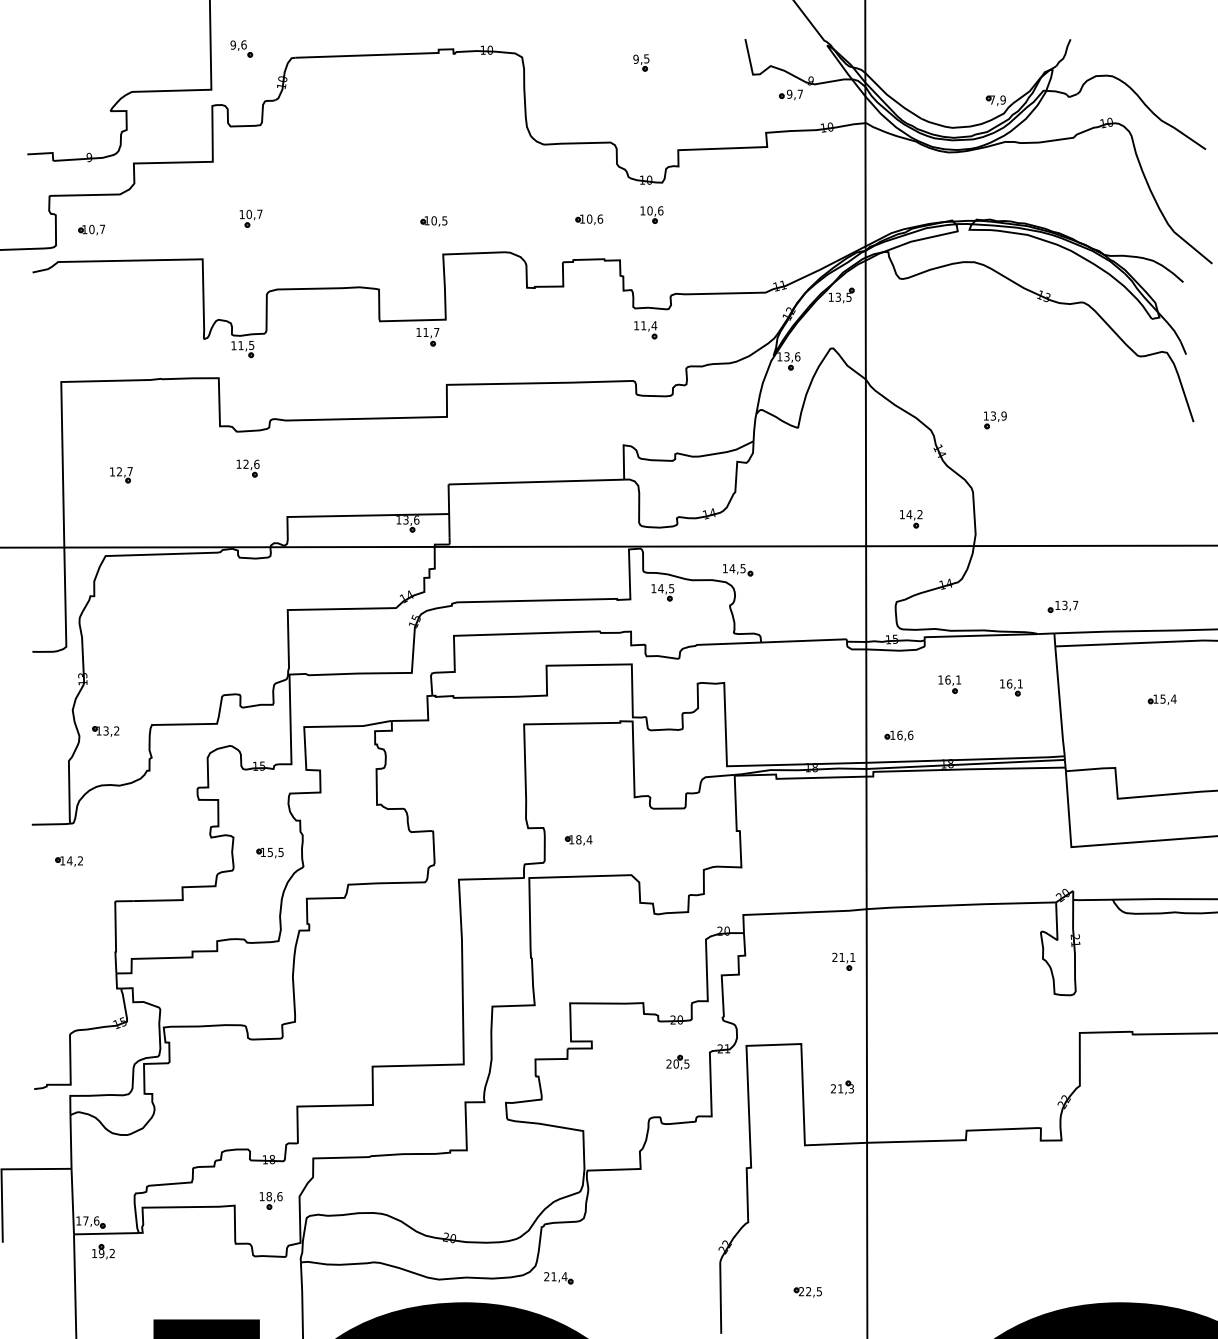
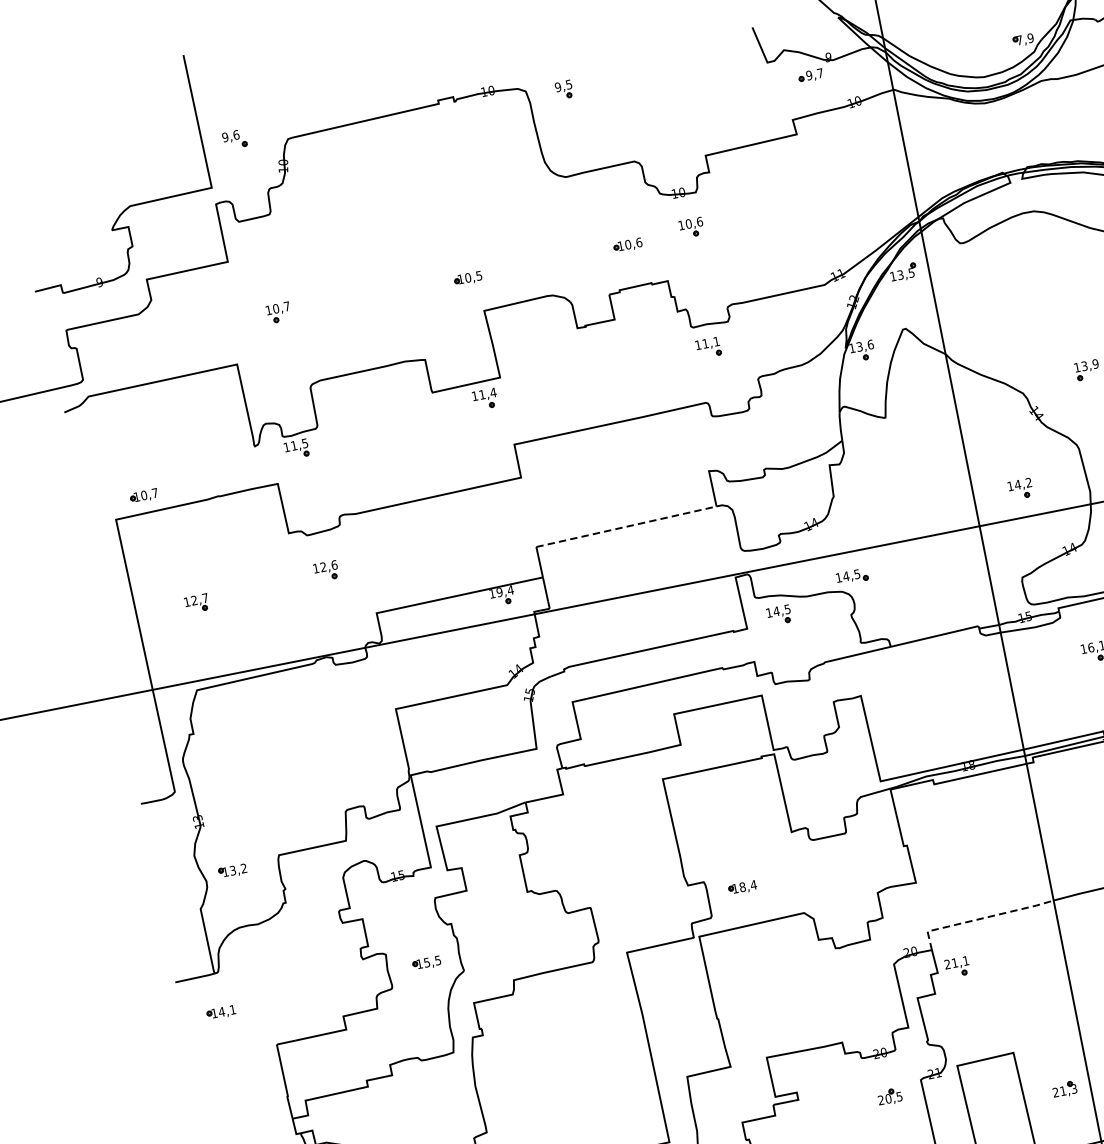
part: (641, 62) -> (564, 89), moved
part: (91, 229) -> (143, 495), moved
text: (654, 325) -> (716, 341), 11,4 -> 11,1
text: (436, 332) -> (493, 392), 11,7 -> 11,4
line: (536, 482) -> (626, 527), solid -> dashed
text: (411, 519) -> (505, 590), 13,6 -> 19,4
part: (898, 735) -> (1051, 714), removed
text: (79, 860) -> (231, 1009), 14,2 -> 14,1
line: (795, 912) -> (980, 918), solid -> dashed
part: (843, 961) -> (957, 966), moved

